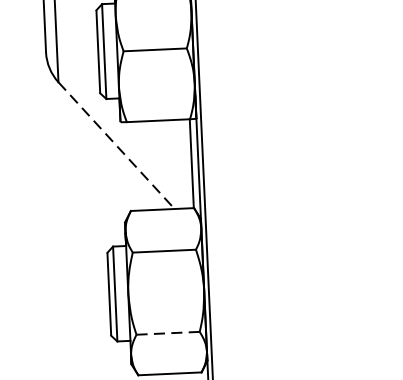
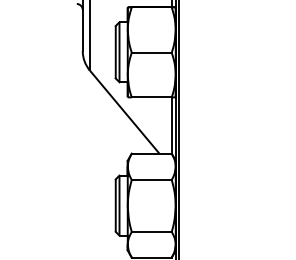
line: (116, 146) -> (124, 112), dashed -> solid
line: (167, 332) -> (151, 231), dashed -> solid

